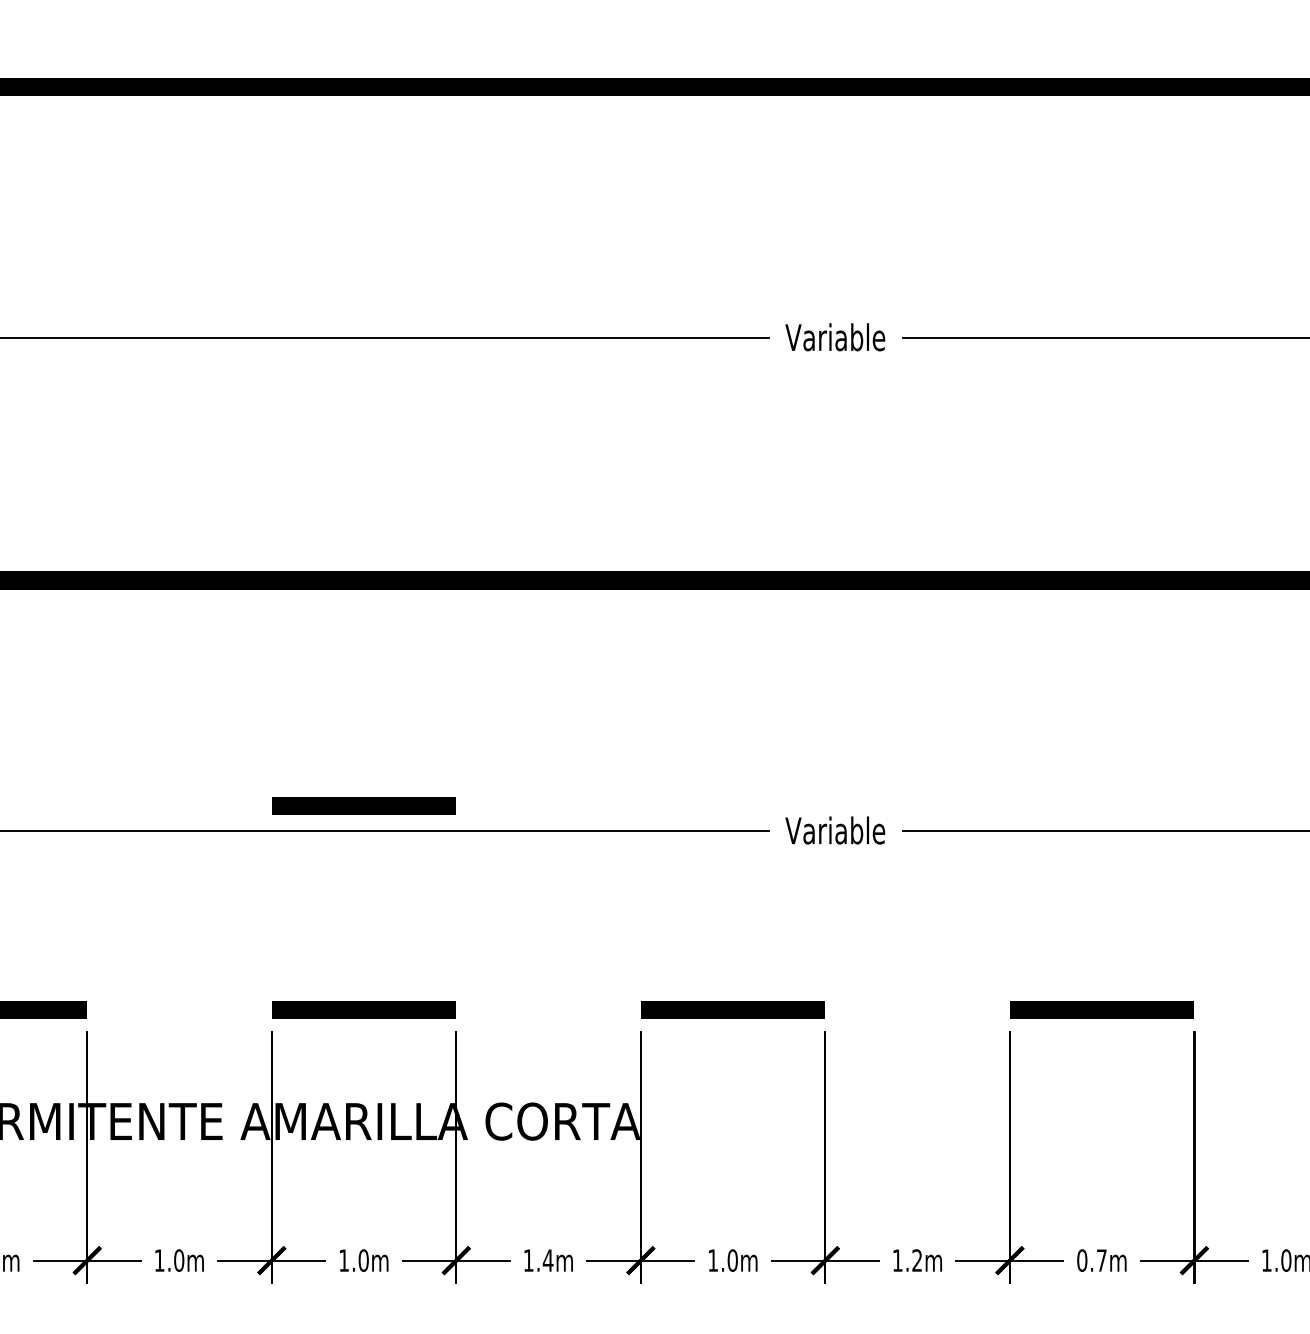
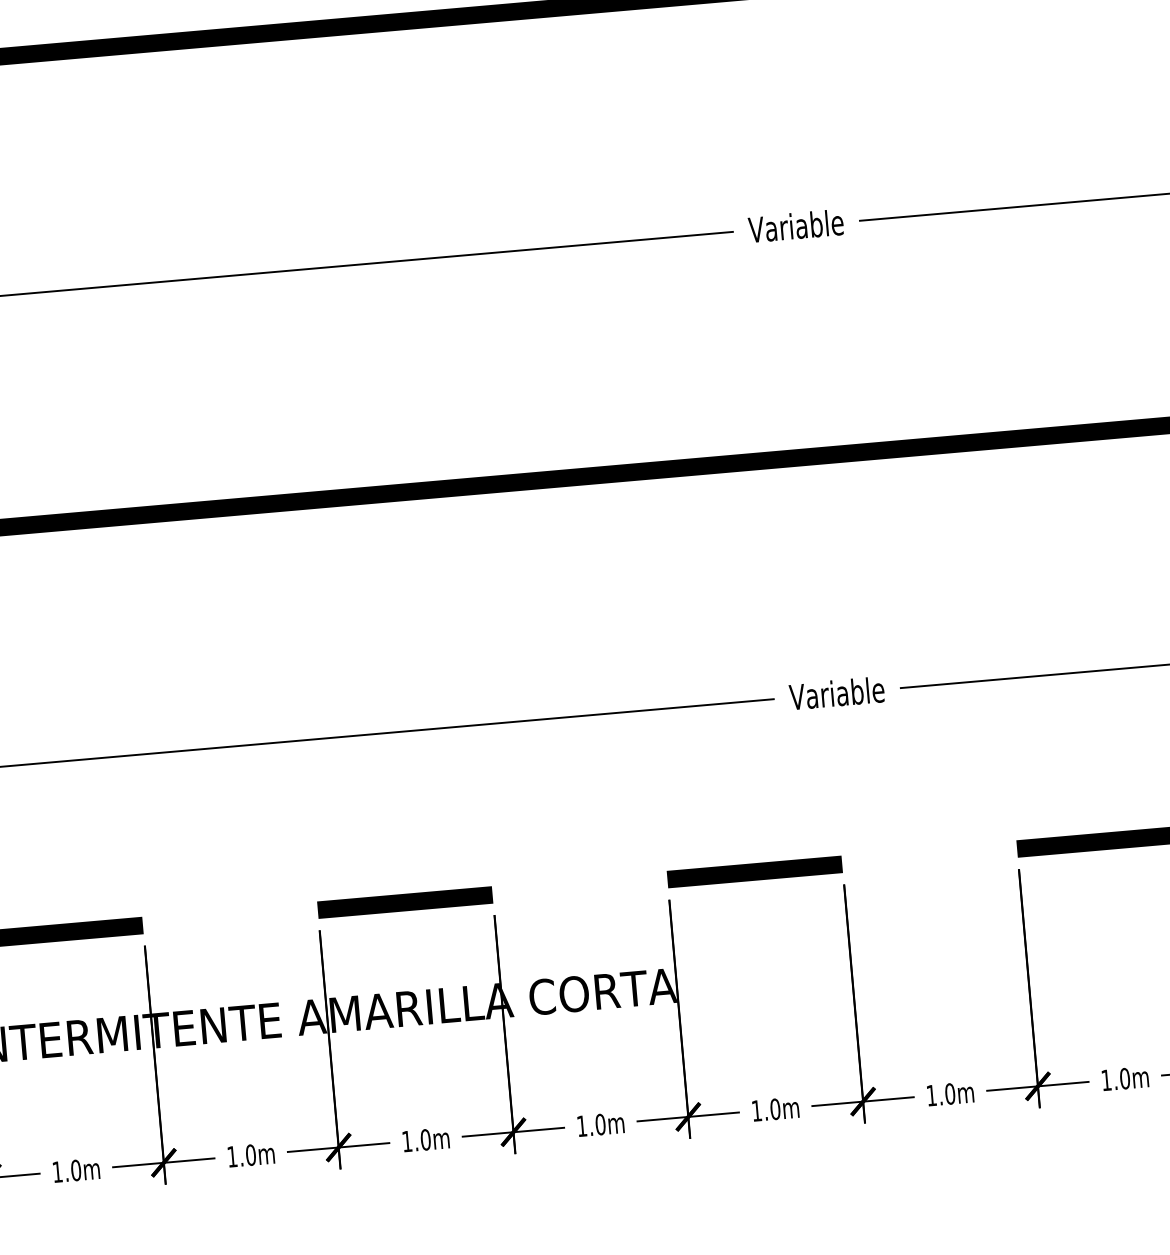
line: (363, 805) -> (387, 708), removed
text: (547, 1260) -> (599, 1124), 1.4m -> 1.0m
text: (917, 1260) -> (950, 1093), 1.2m -> 1.0m
text: (1091, 1260) -> (1115, 1079), 0.7m -> 1.0m

